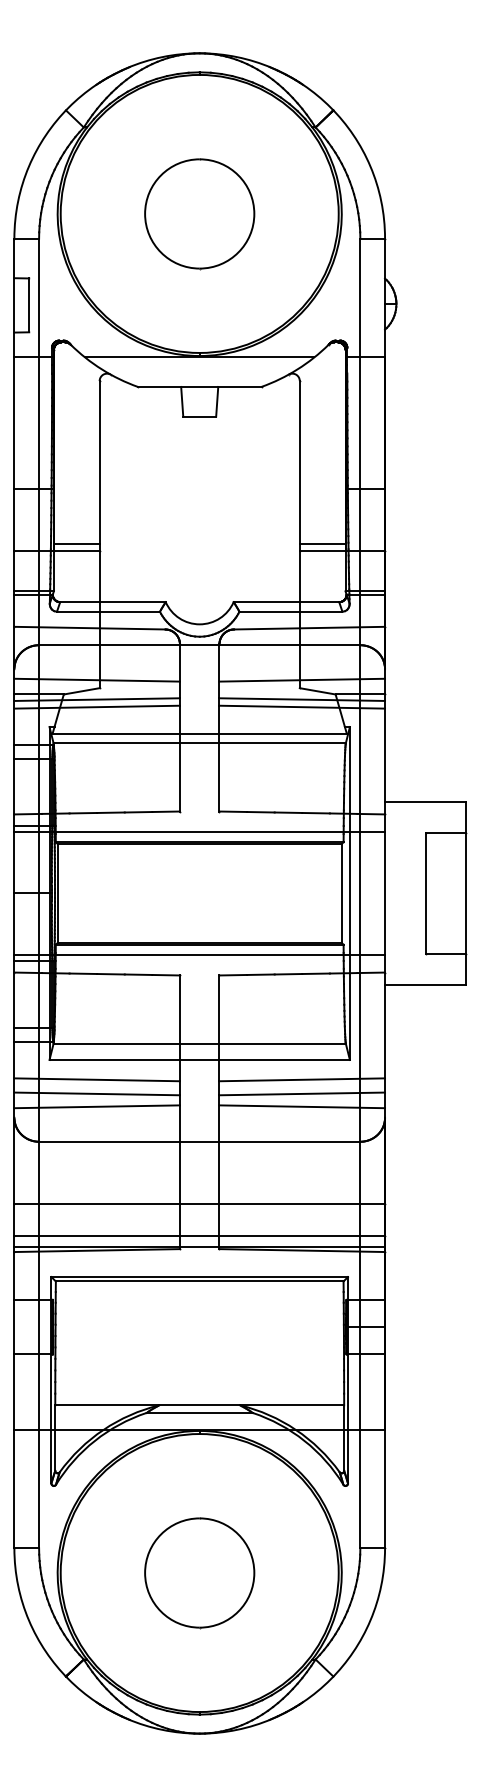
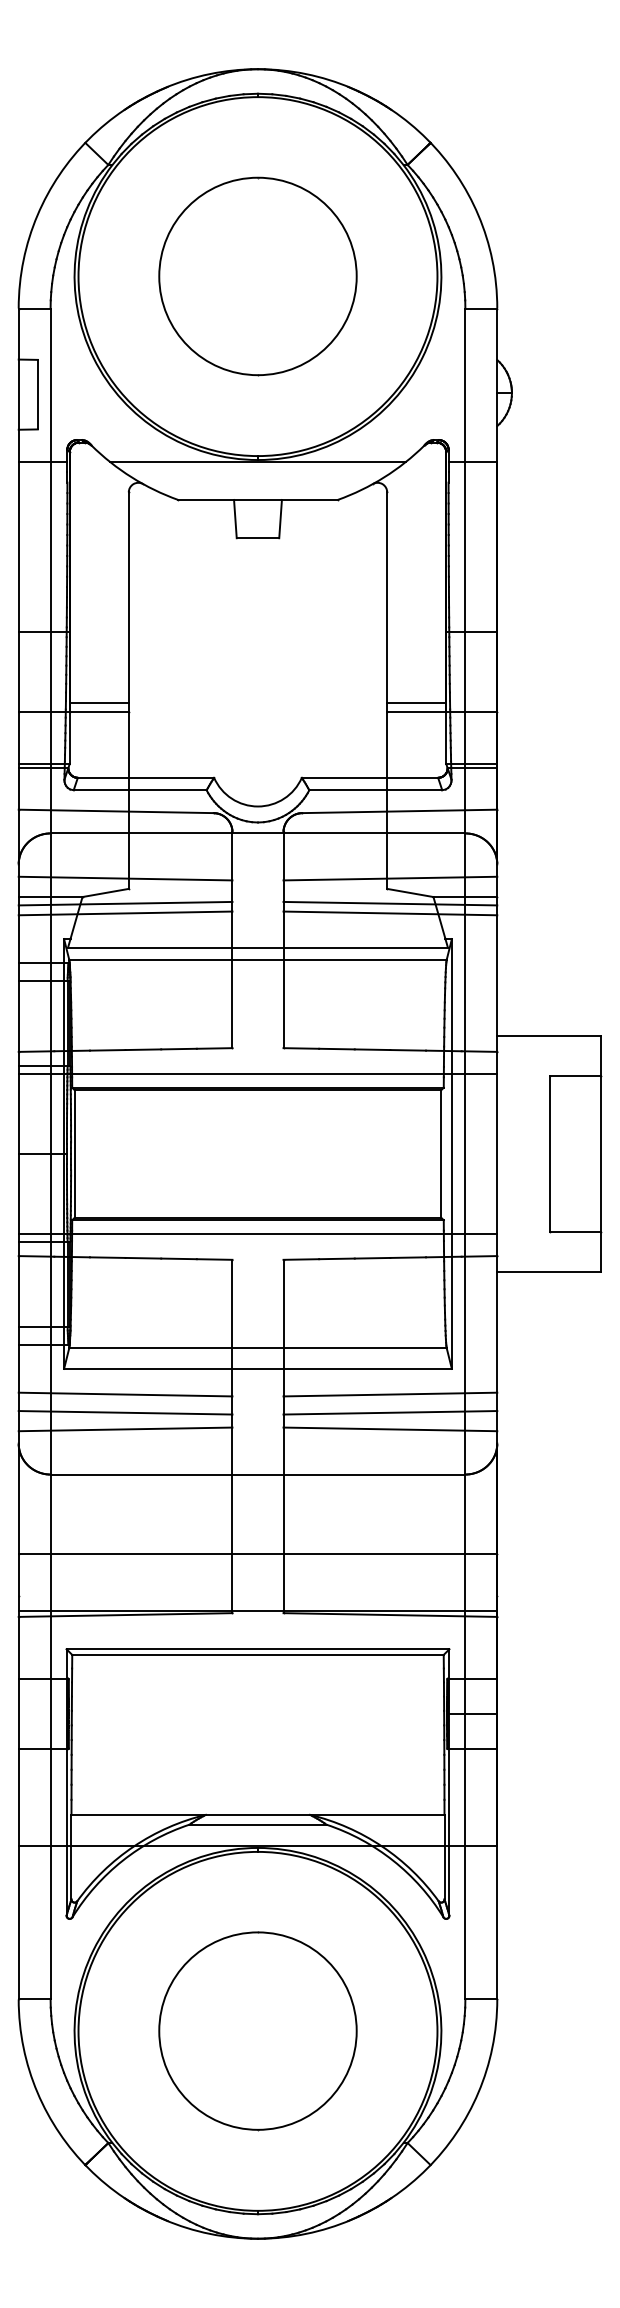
part: (199, 213) -> (257, 276), size x1.4
line: (199, 1235) -> (257, 1595), removed
part: (199, 1573) -> (257, 2031), size x1.4

